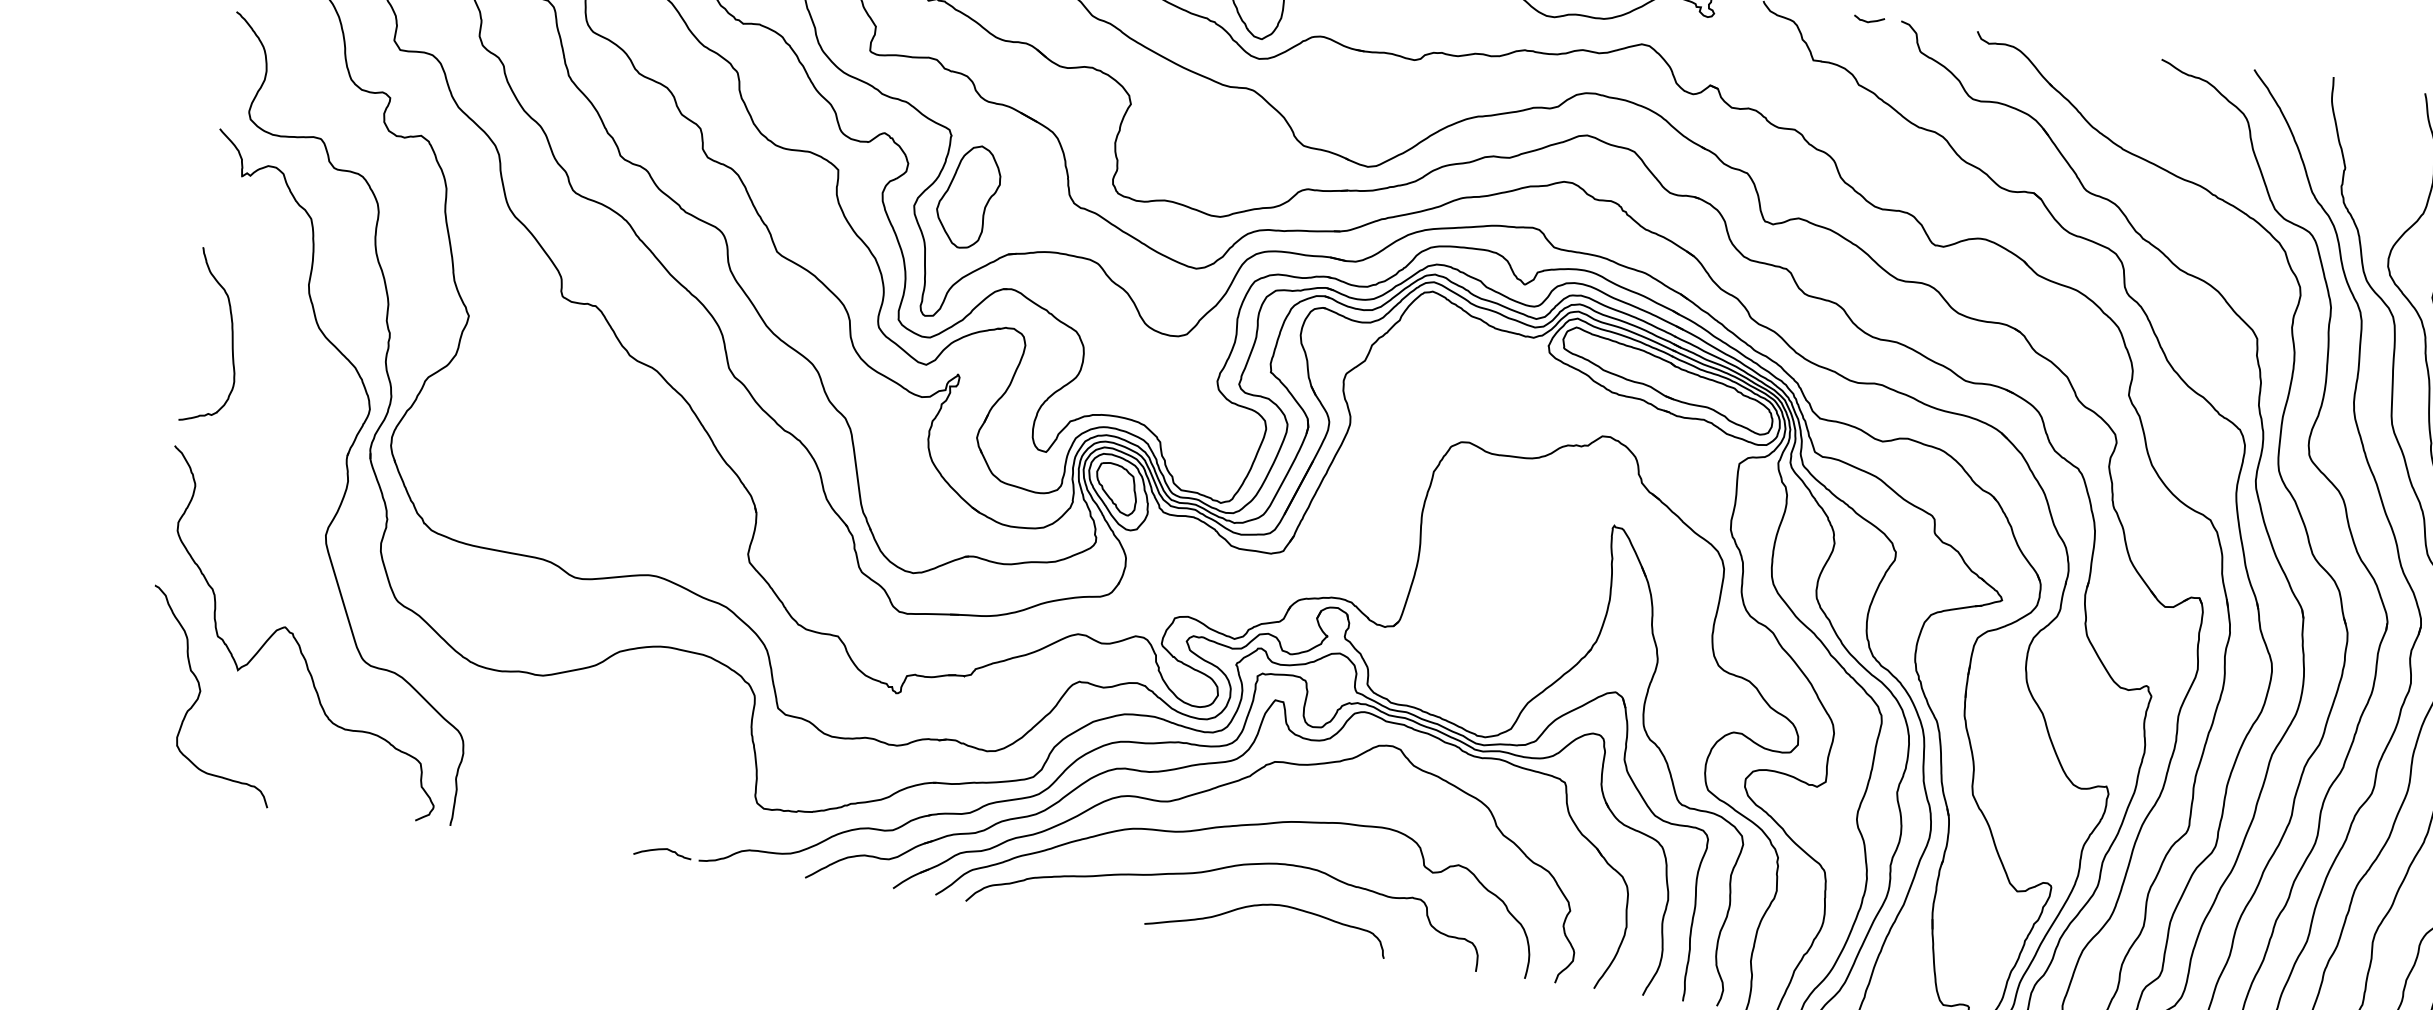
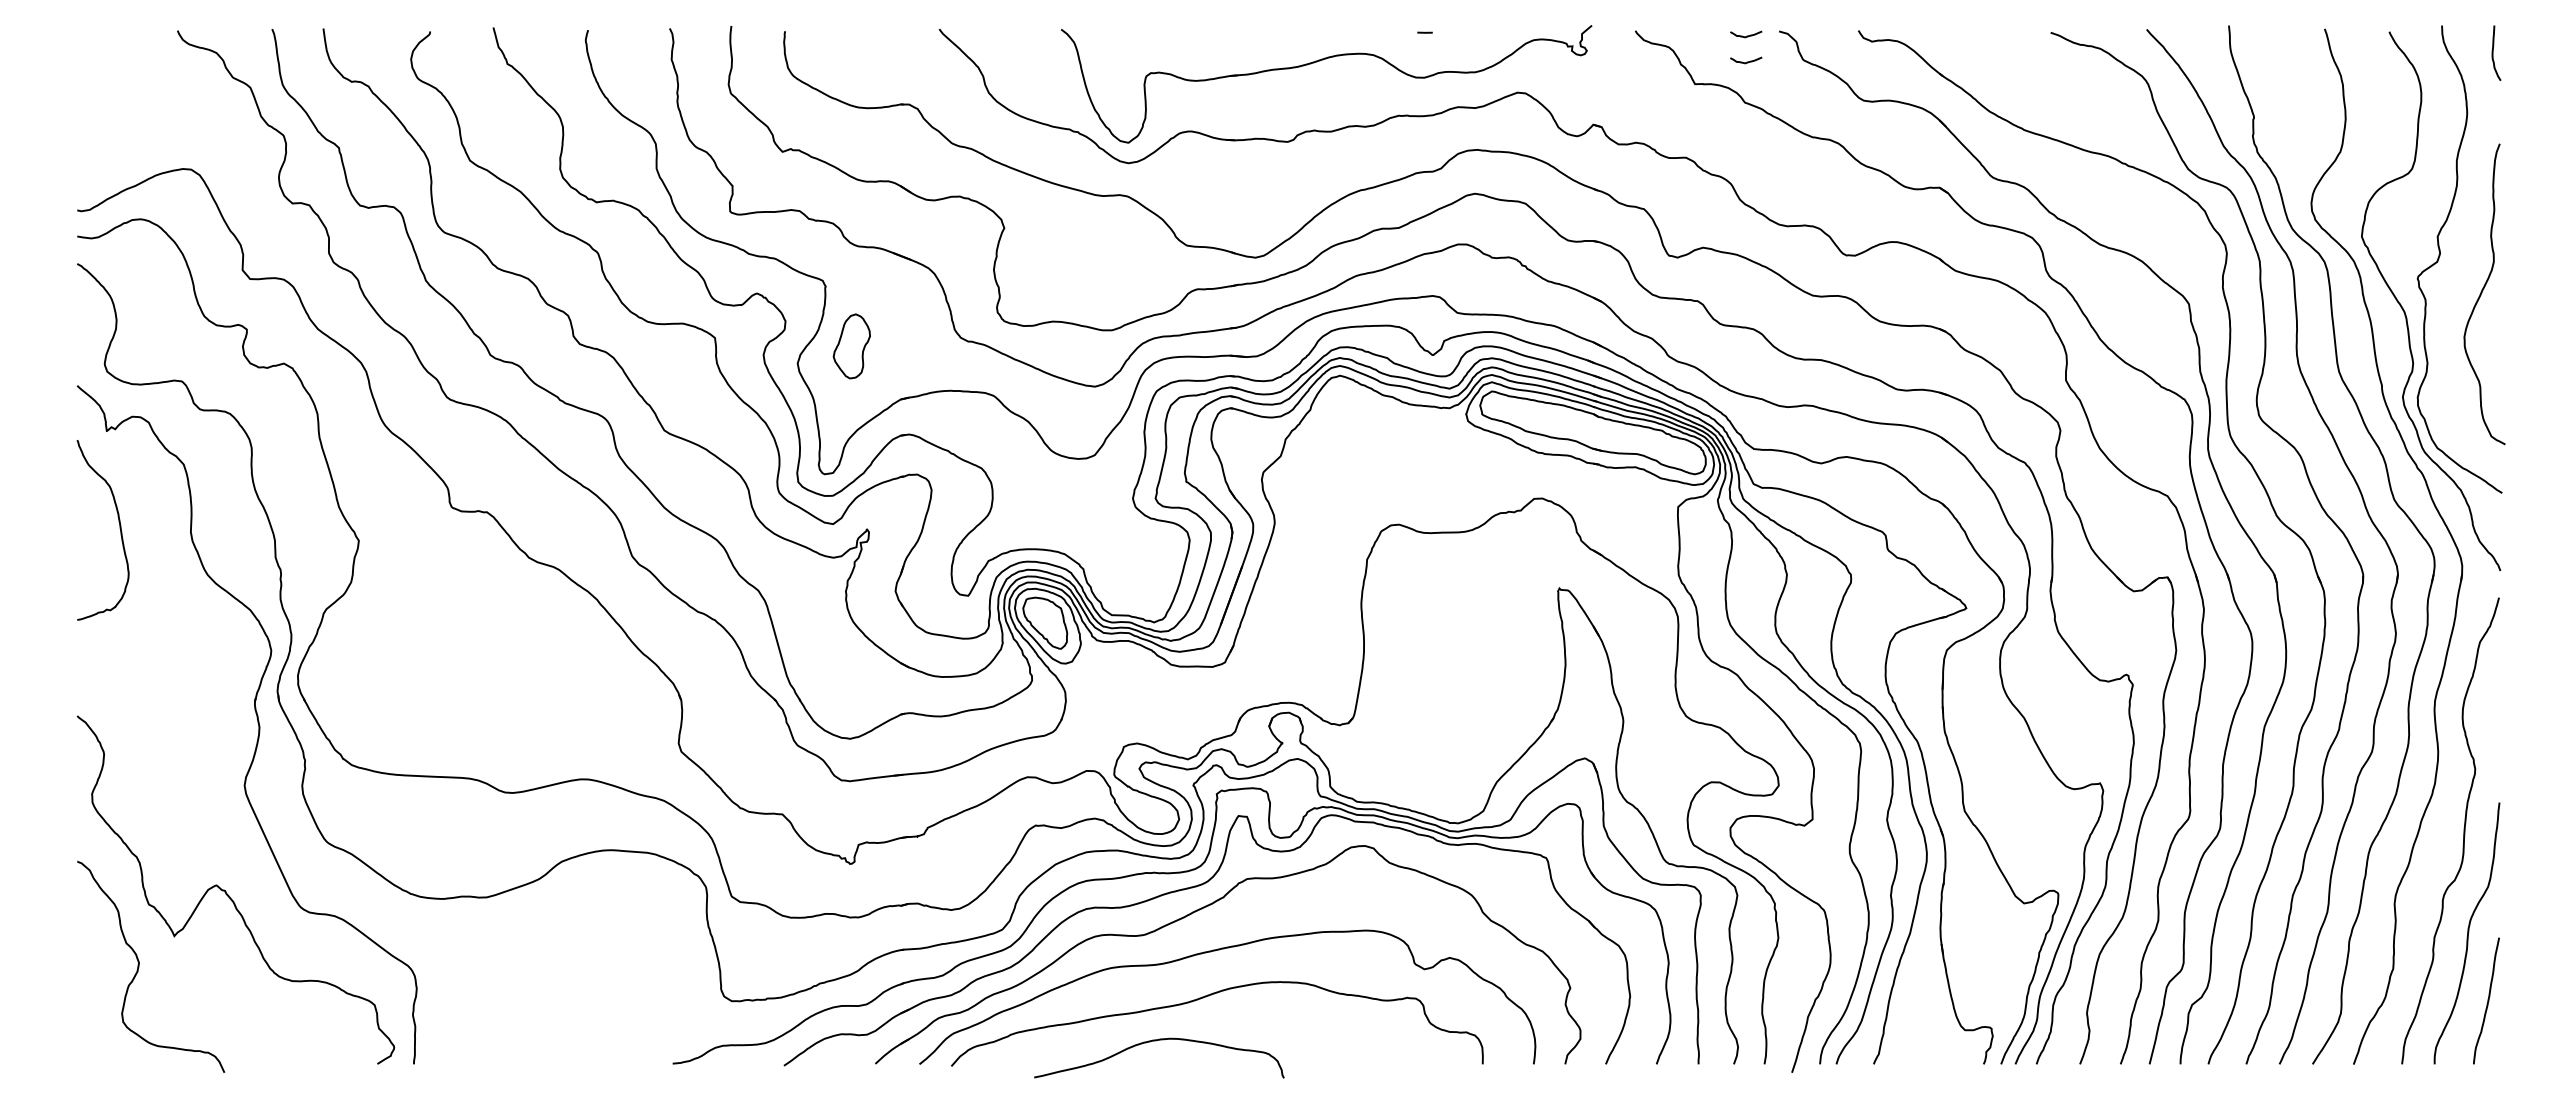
curve: (1865, 45) -> (1746, 61), added
part: (968, 196) -> (851, 346), size x0.6
curve: (231, 337) -> (119, 528), moved
curve: (662, 850) -> (634, 1058), removed
curve: (1266, 906) -> (1156, 1041), moved

